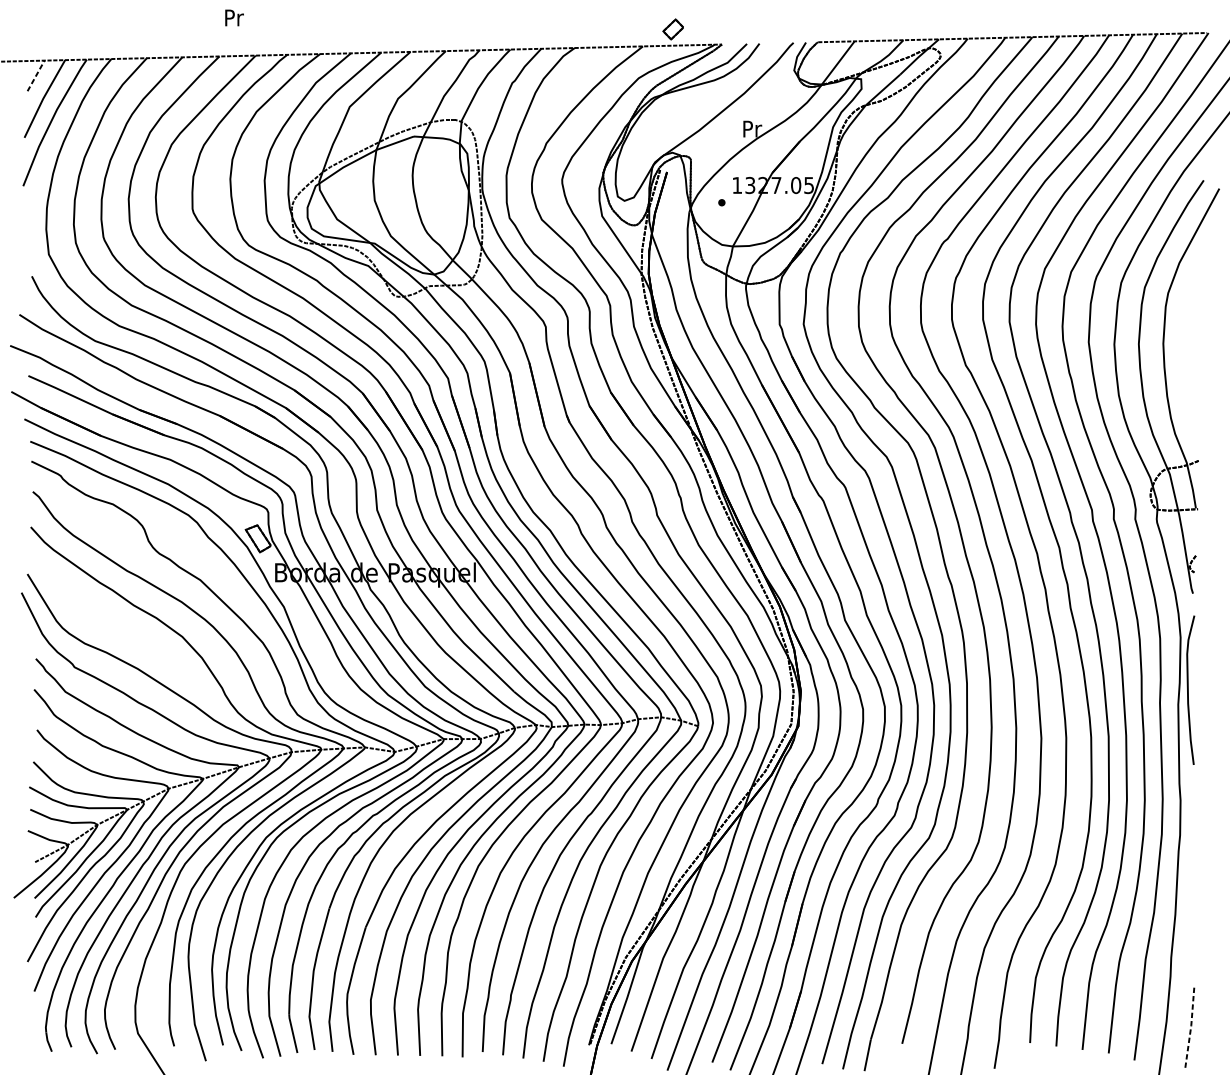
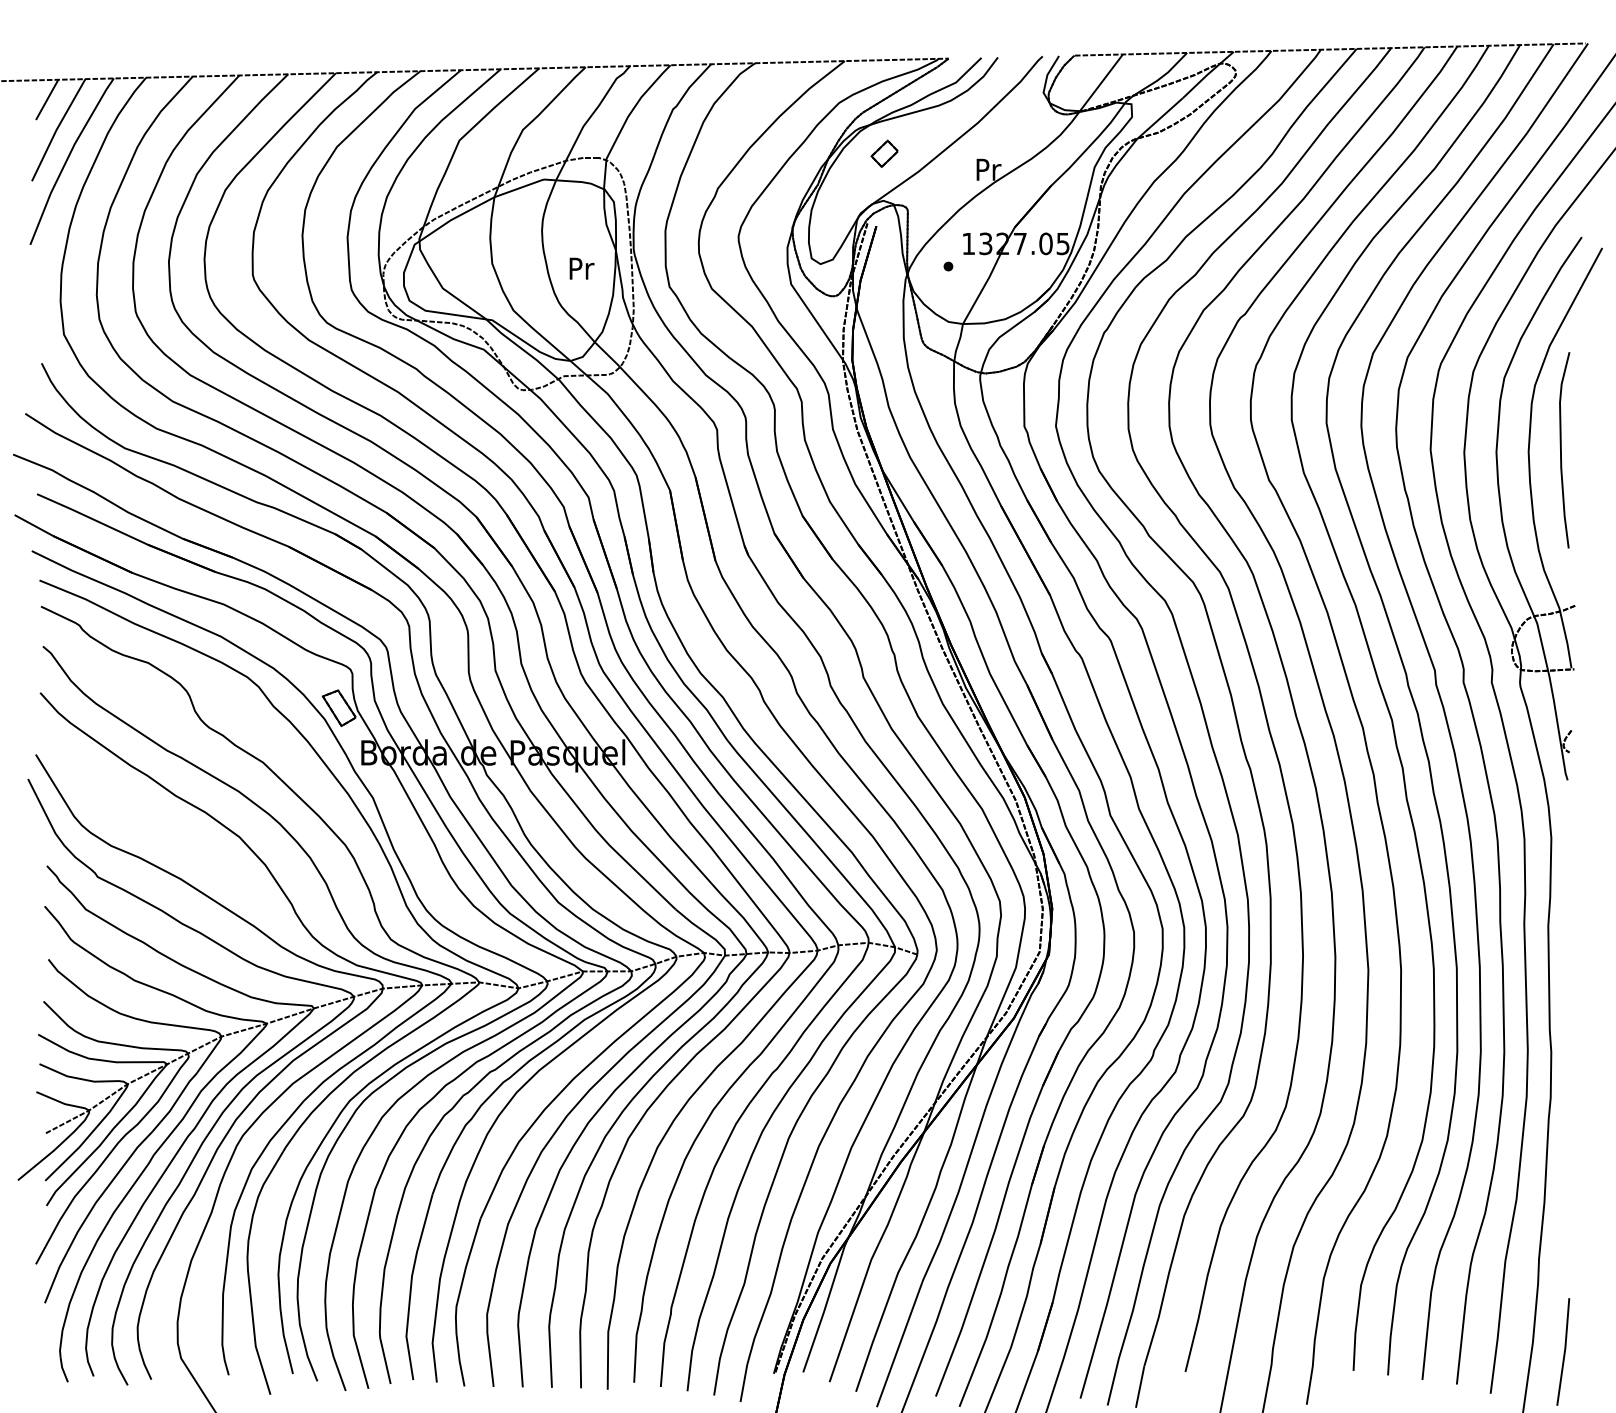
text: (234, 17) -> (581, 268), moved
part: (673, 29) -> (884, 153), moved
line: (36, 75) -> (47, 99), dashed -> solid
curve: (1188, 690) -> (1561, 450), moved
line: (1190, 1029) -> (1564, 1352), dashed -> solid

